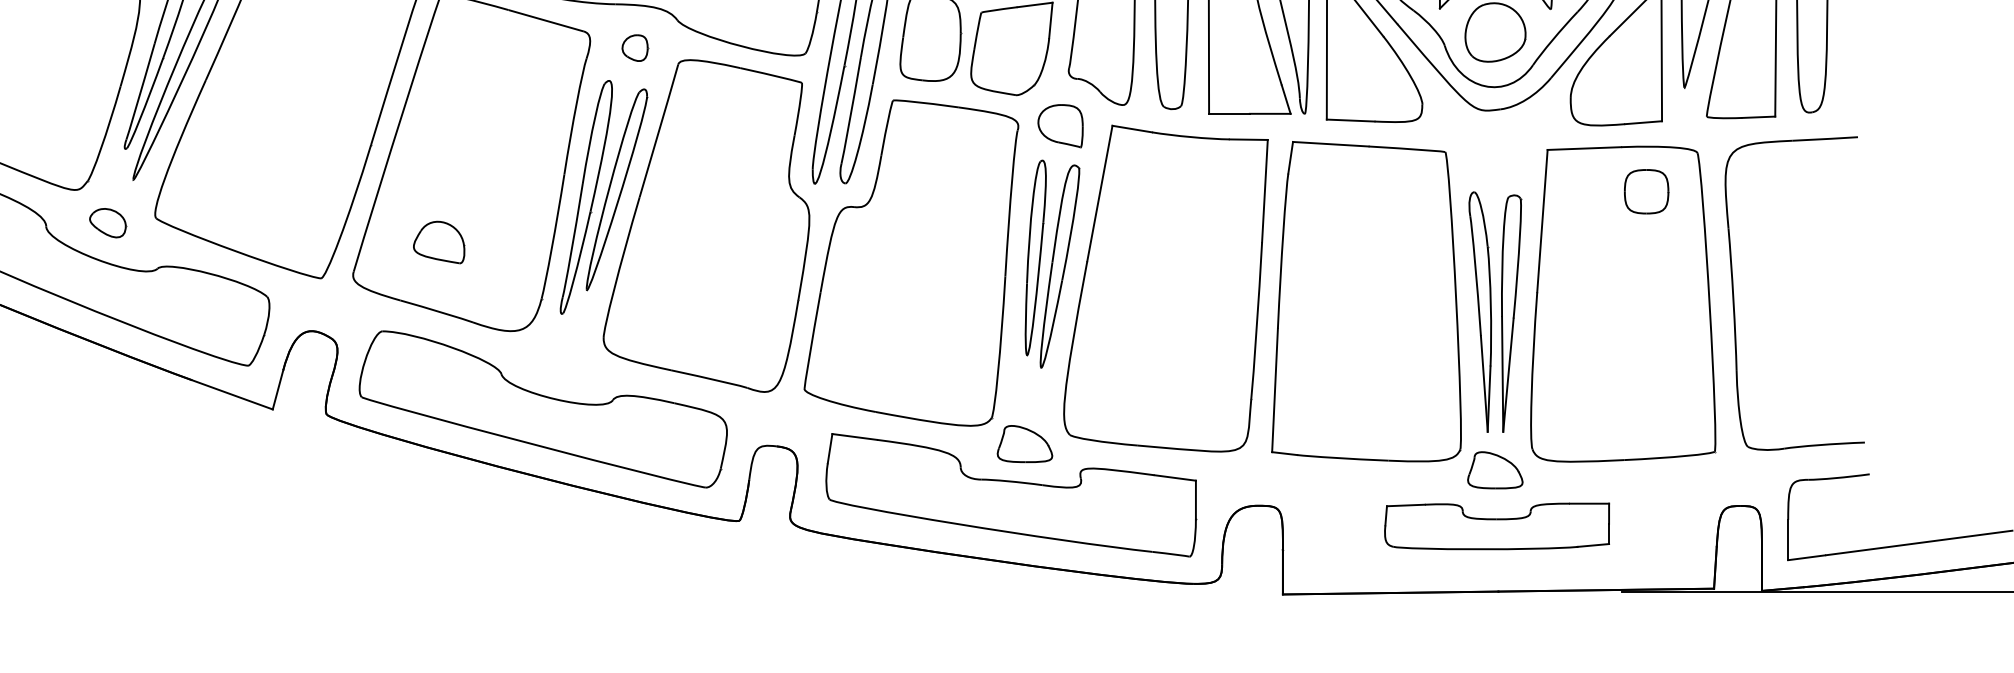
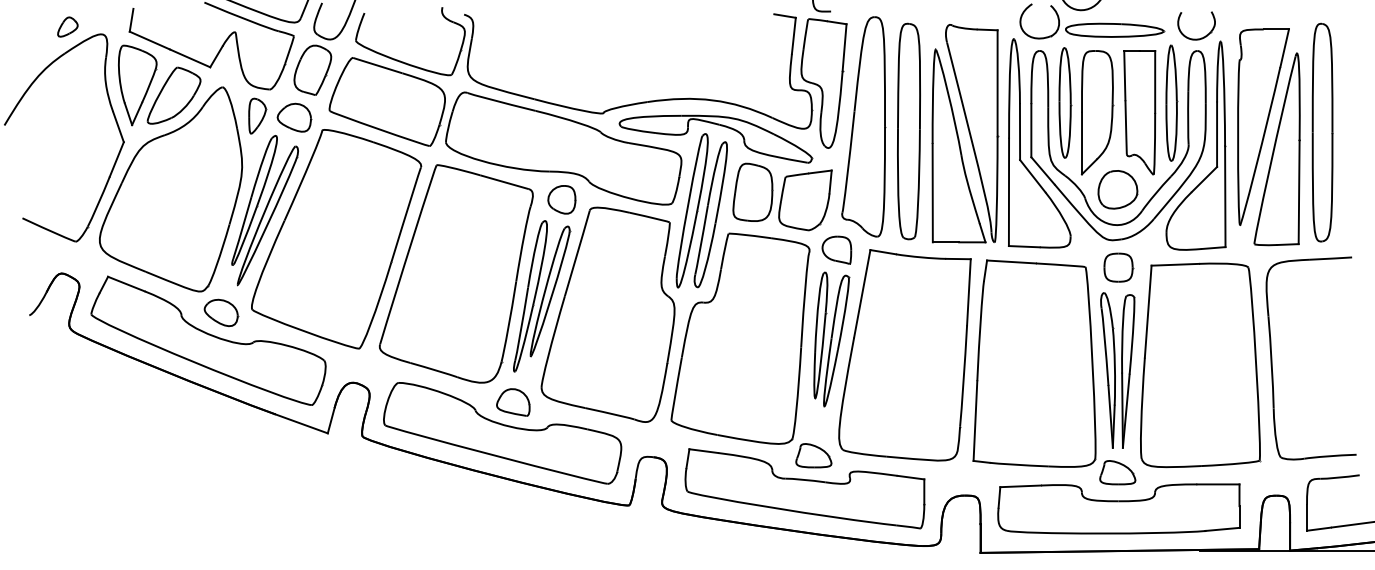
part: (634, 47) -> (561, 199), size x1.67
part: (1646, 191) -> (1118, 267), moved
part: (108, 222) -> (221, 312), size x1.43
part: (439, 242) -> (513, 402), moved
part: (1496, 525) -> (1118, 508), size x1.67

